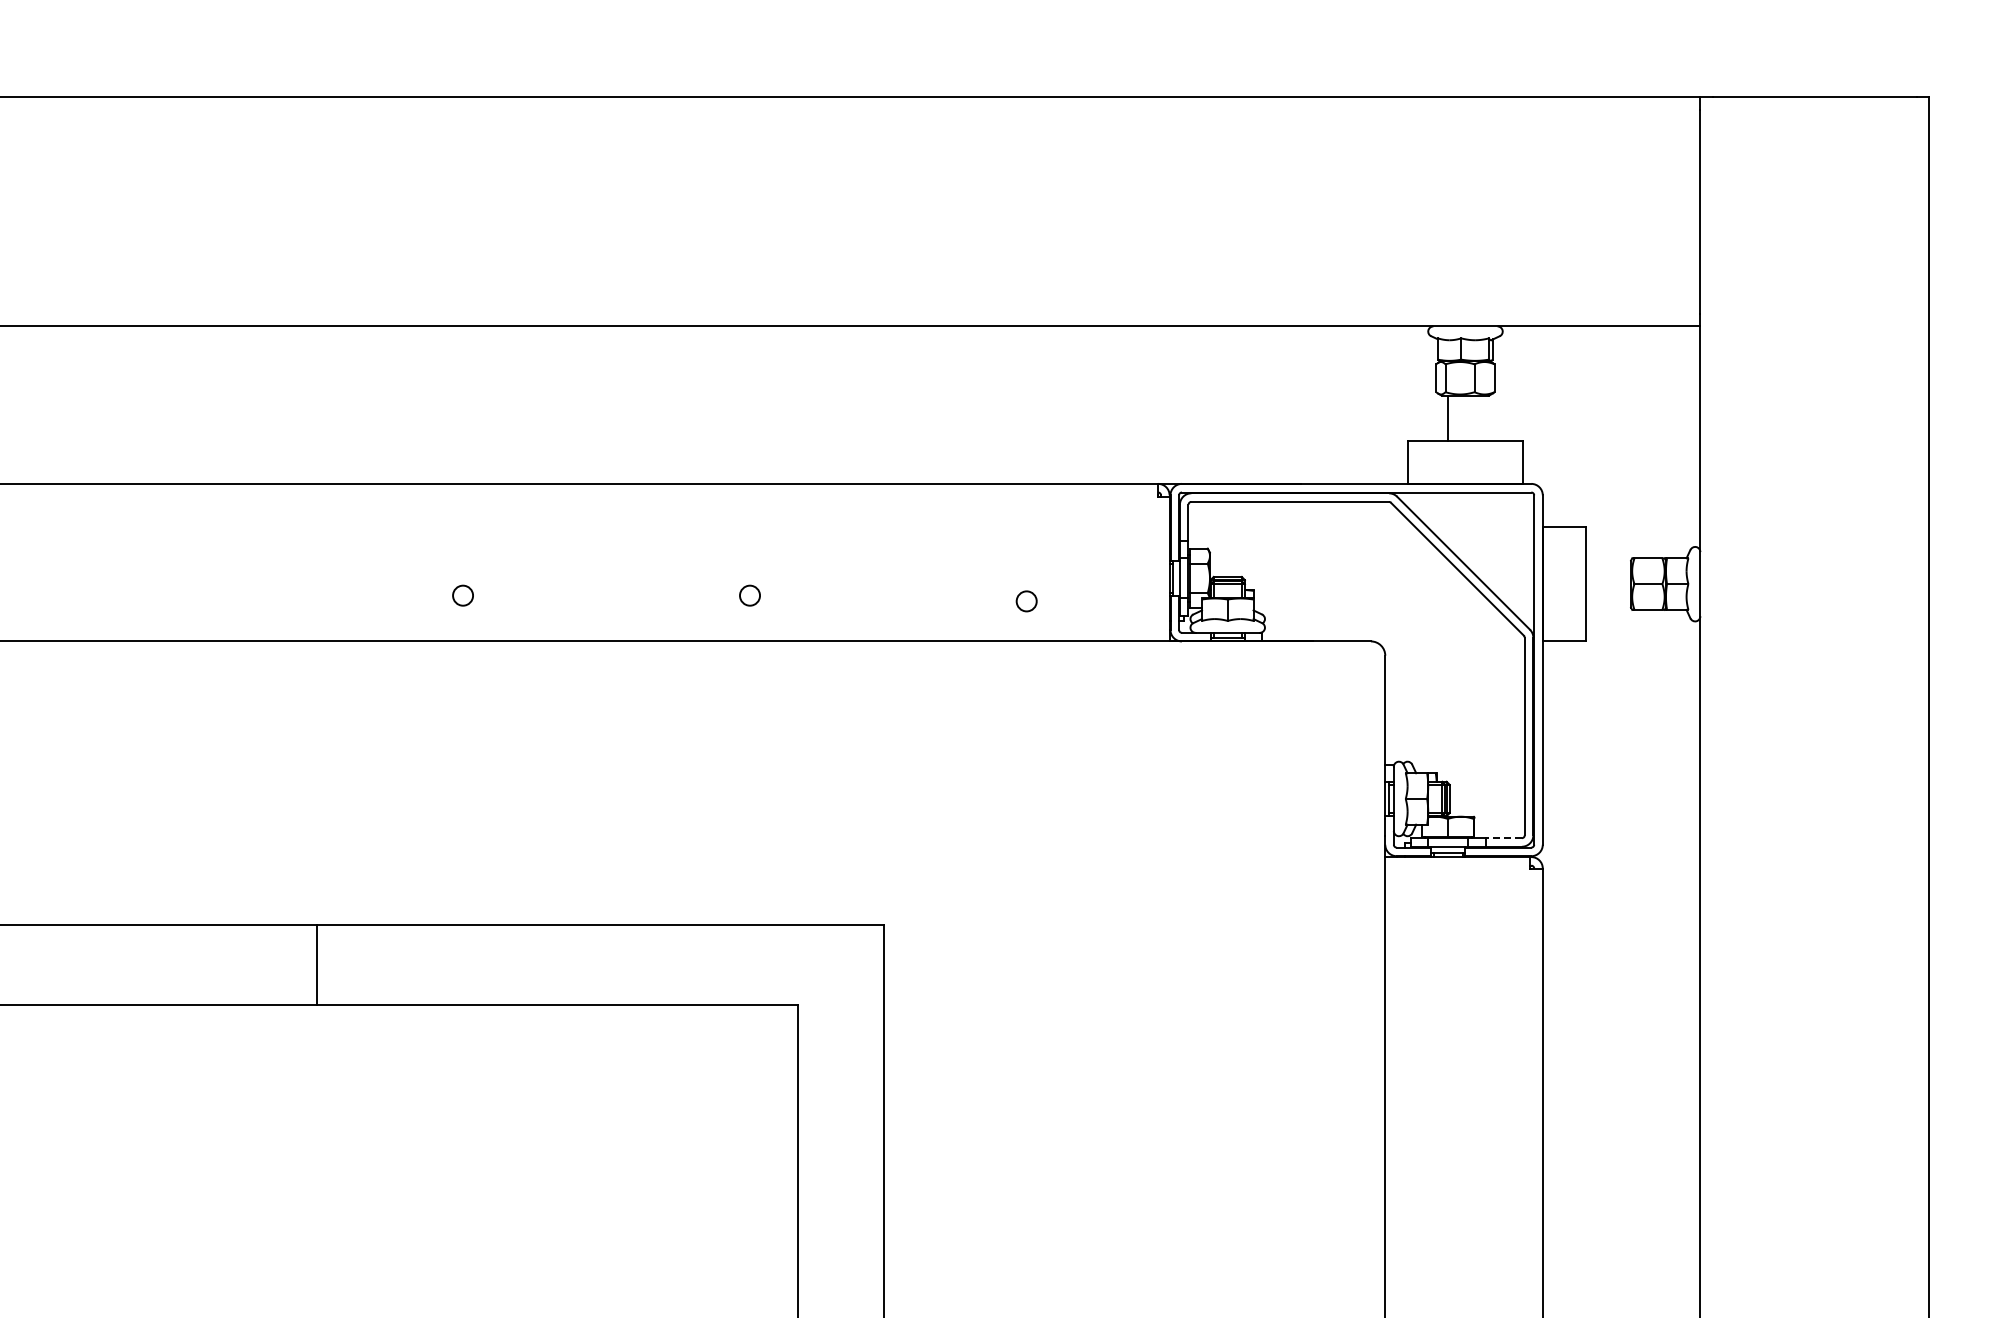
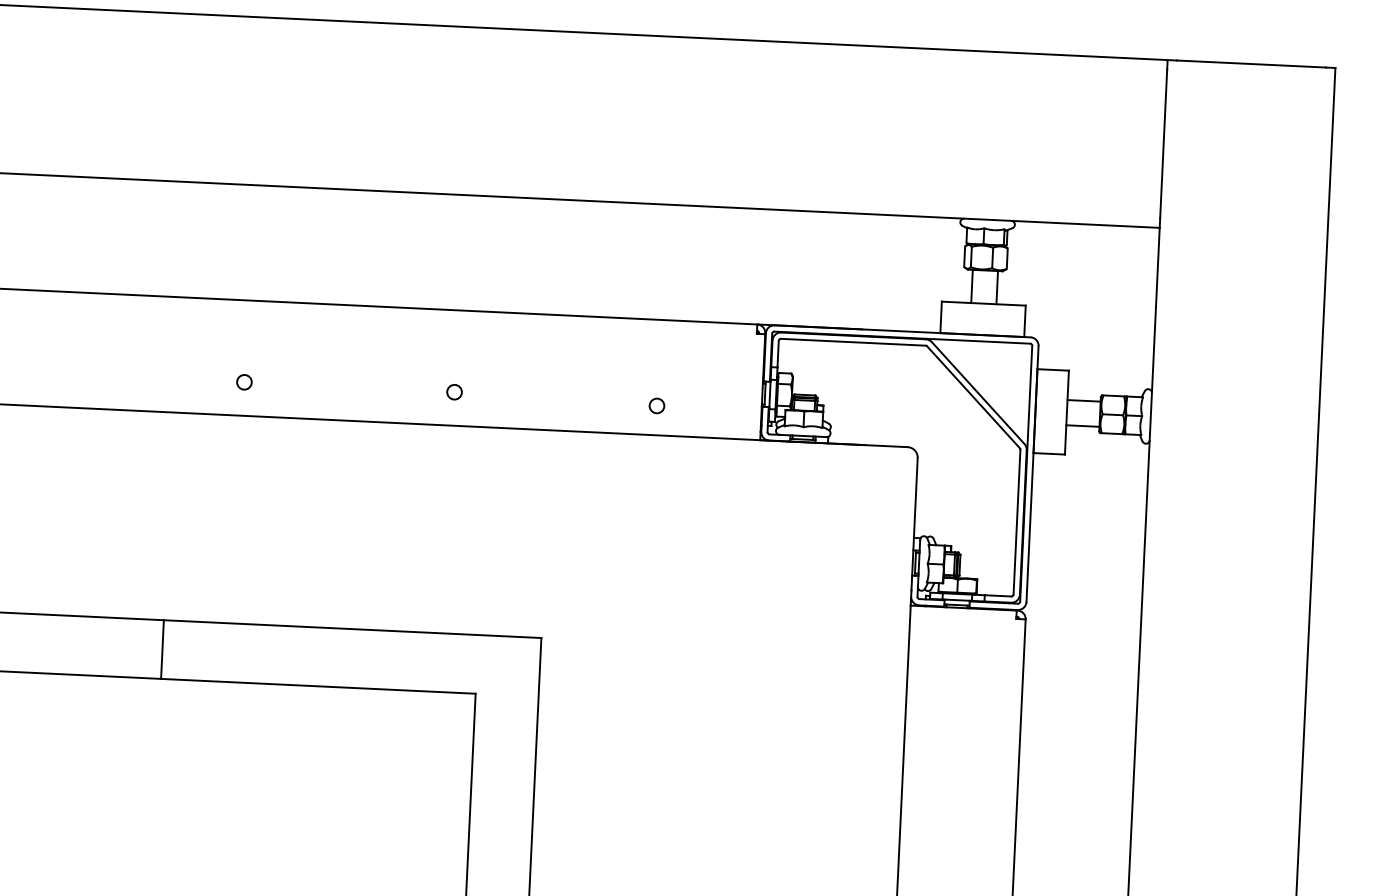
line: (1482, 417) -> (997, 287), added
line: (1608, 566) -> (1084, 400), added
line: (1608, 601) -> (1083, 426), added
line: (1503, 838) -> (997, 596), dashed -> solid
line: (316, 965) -> (162, 649), moved

